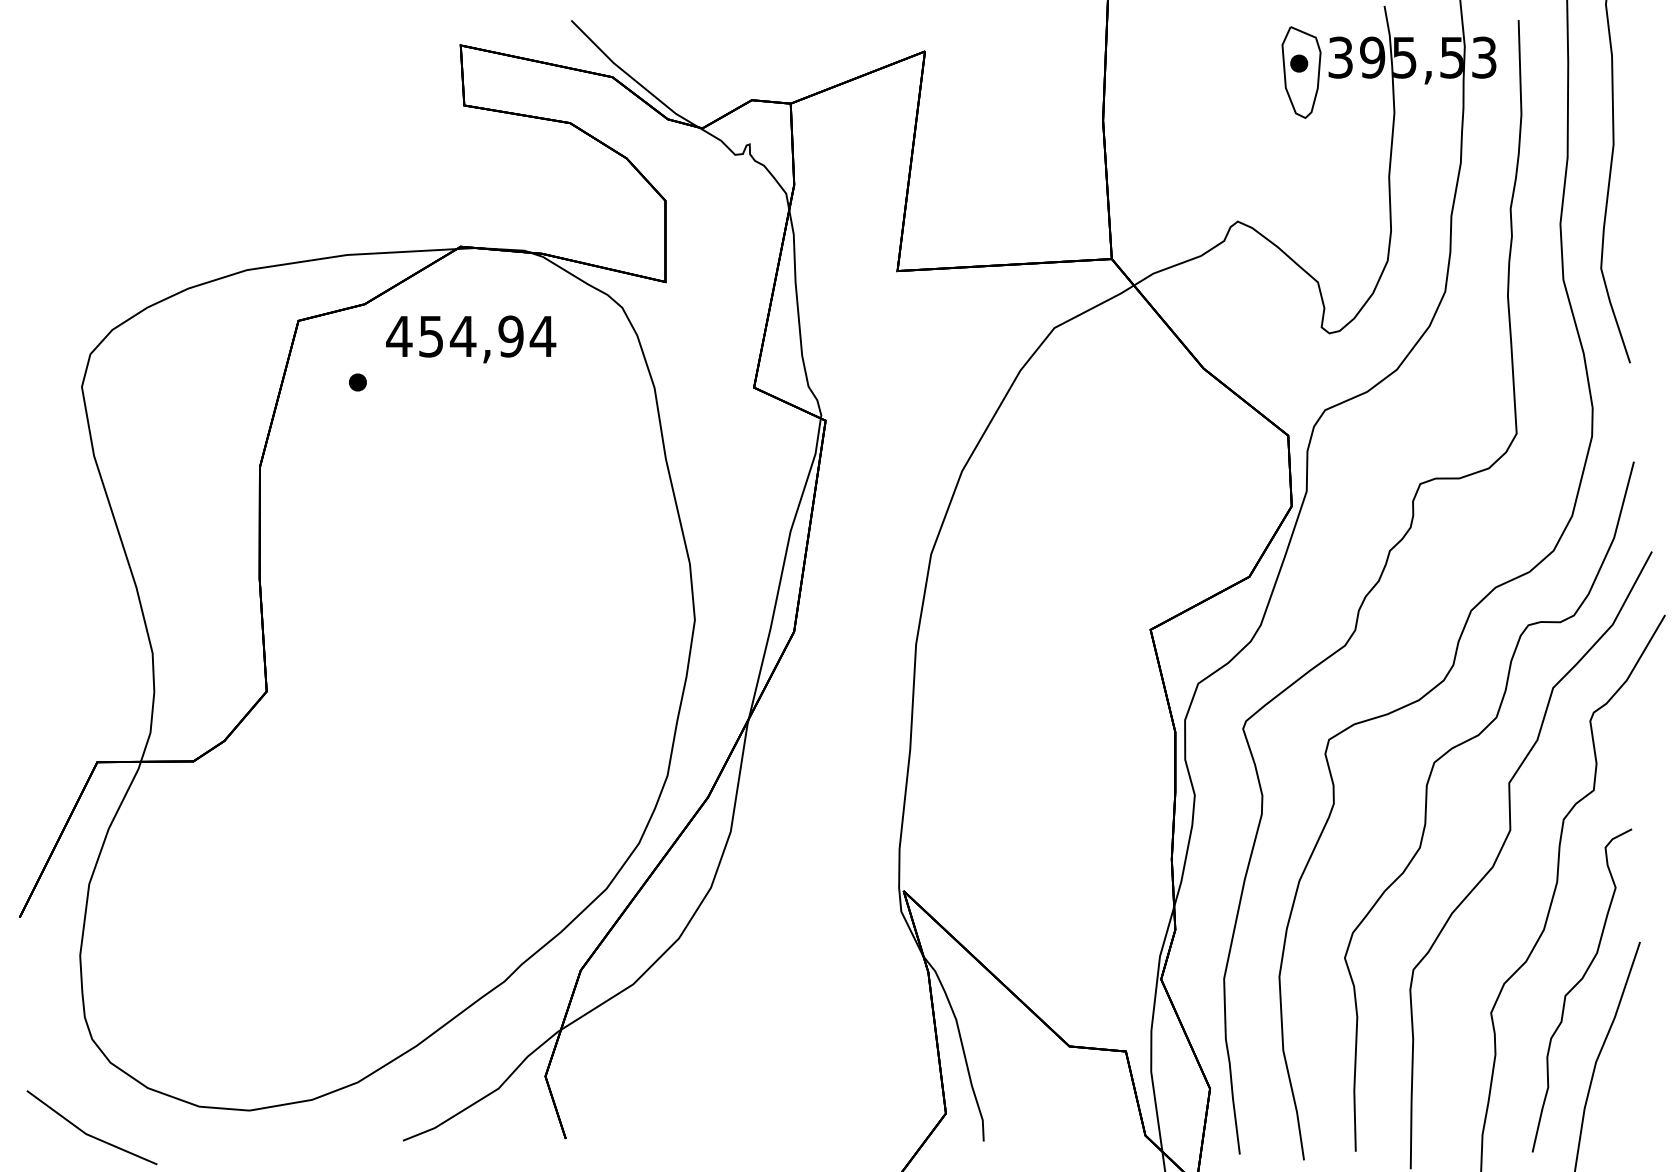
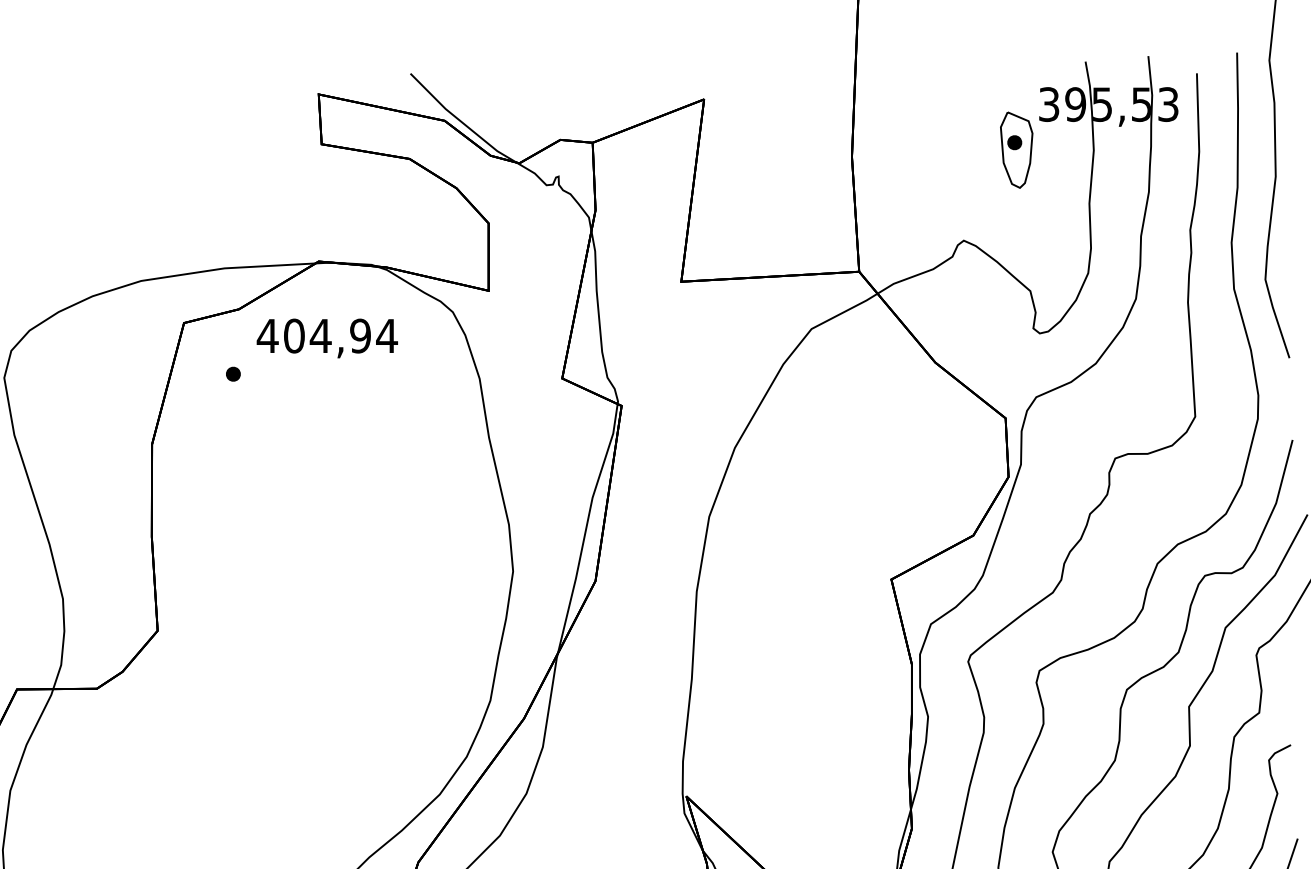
part: (1301, 72) -> (1016, 150), moved
text: (430, 336) -> (293, 336), 454,94 -> 404,94

